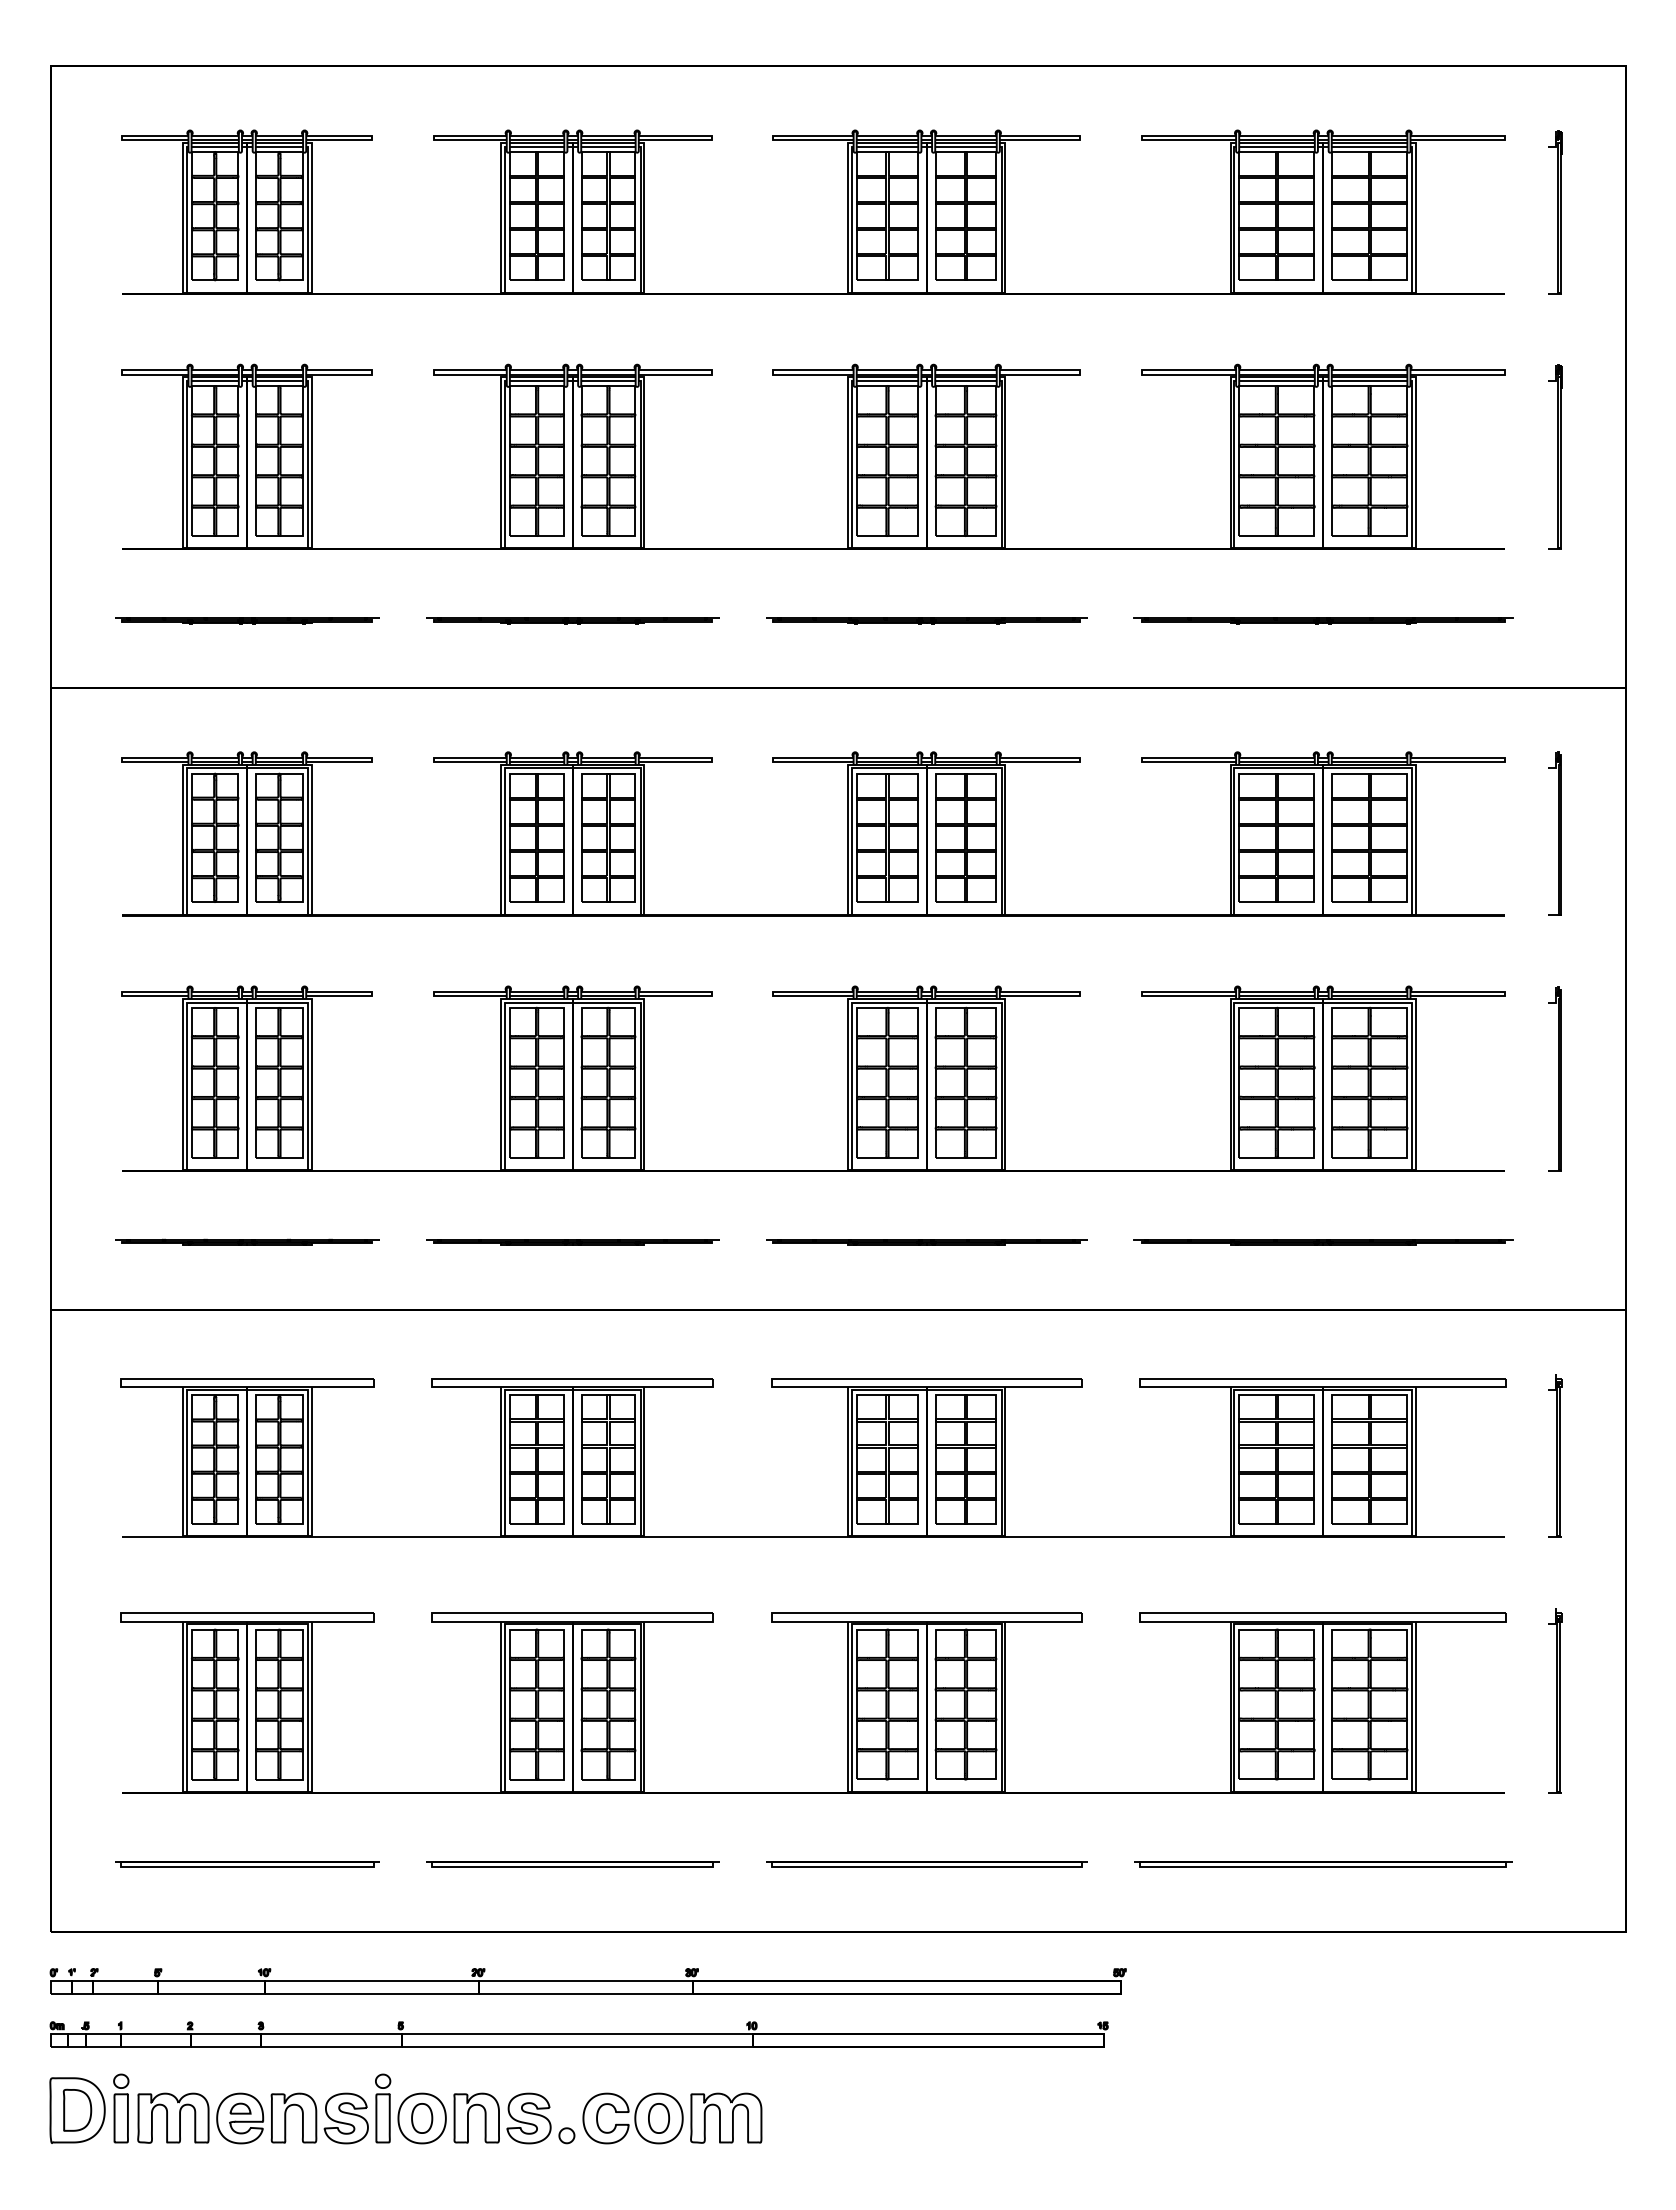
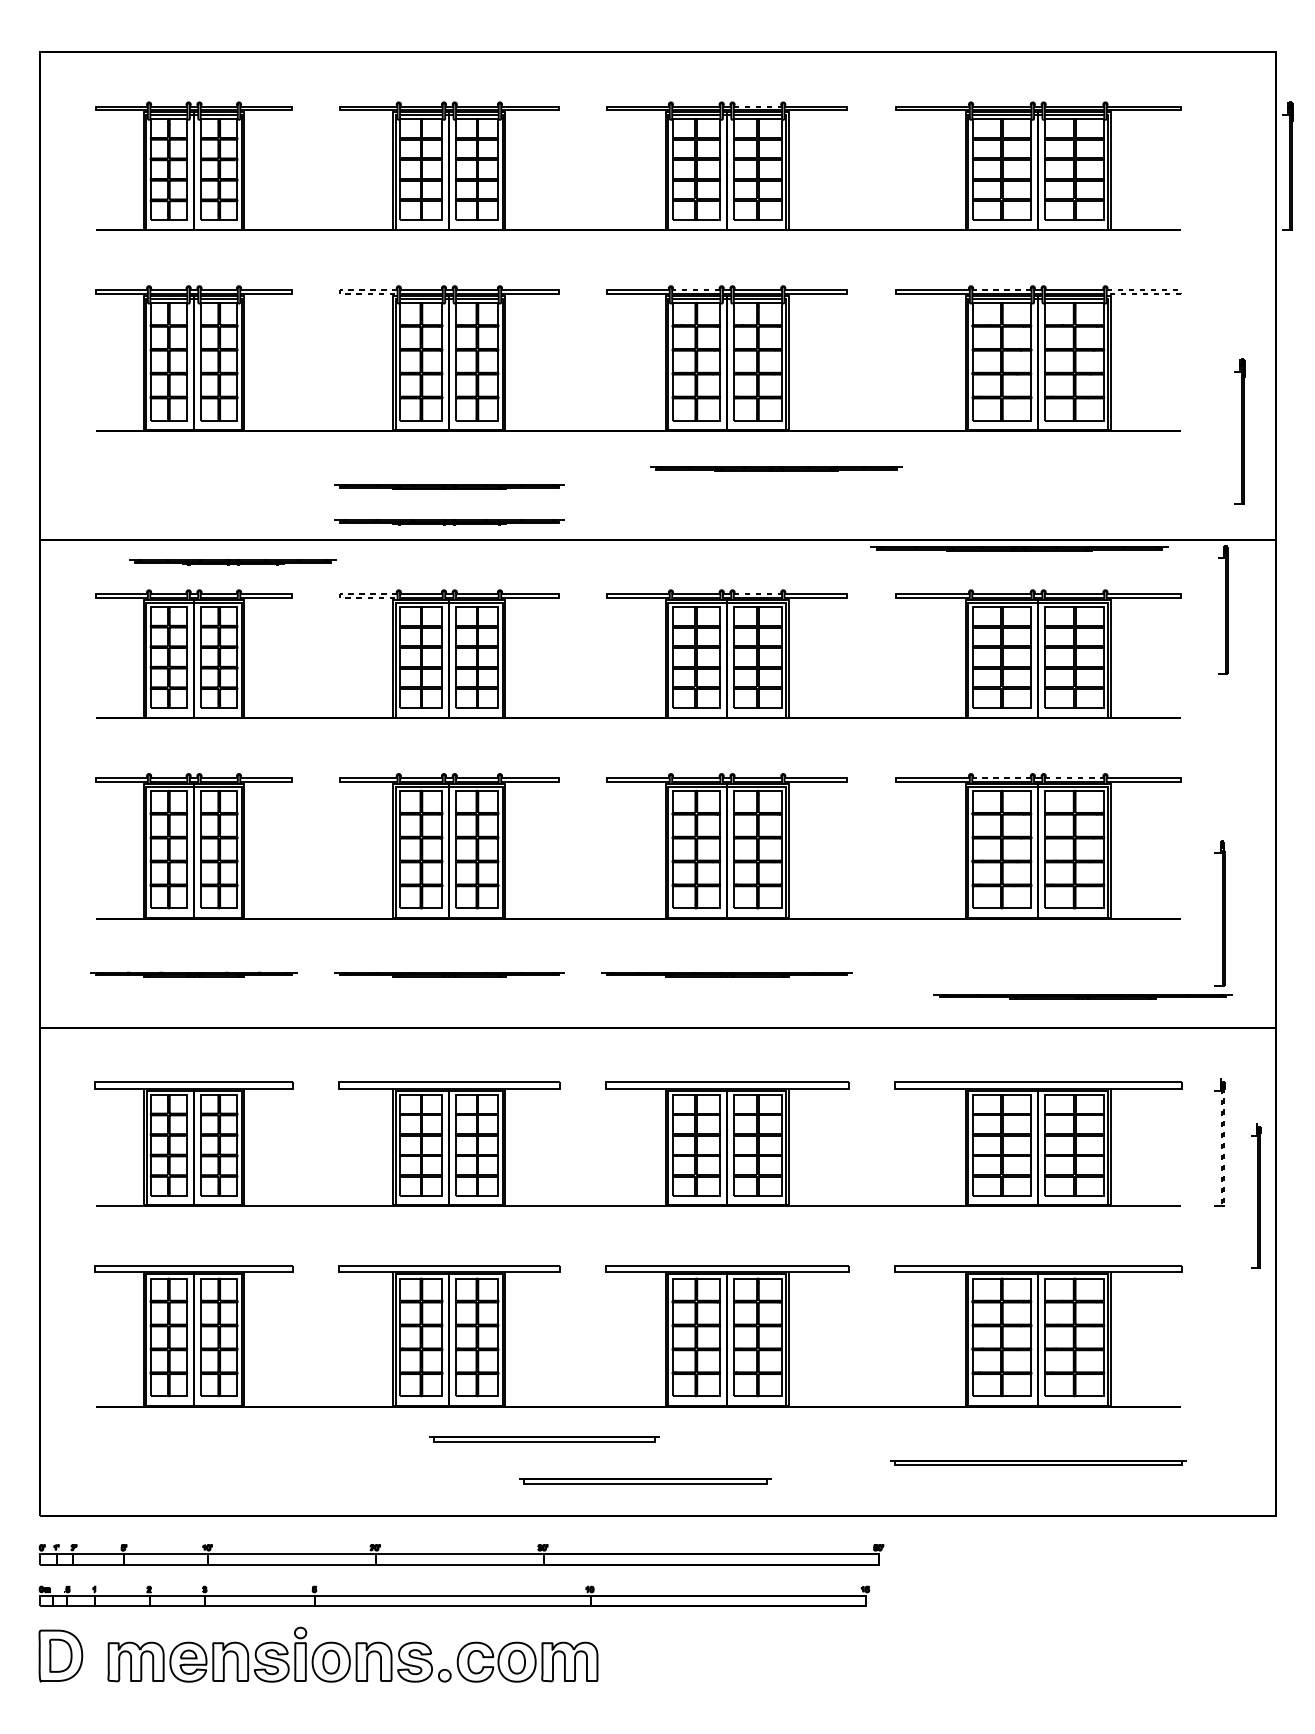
line: (965, 135) -> (757, 106), solid -> dashed
part: (1555, 212) -> (1287, 166), moved
line: (887, 370) -> (696, 290), solid -> dashed
line: (1277, 370) -> (1002, 290), solid -> dashed
line: (433, 372) -> (340, 292), solid -> dashed
line: (1505, 372) -> (1181, 292), solid -> dashed
part: (1555, 456) -> (1240, 431), moved
part: (247, 620) -> (233, 562), moved
part: (926, 620) -> (776, 468), moved
part: (1323, 620) -> (1019, 548), moved
part: (572, 665) -> (449, 522), added
line: (965, 757) -> (757, 594), solid -> dashed
line: (433, 760) -> (340, 596), solid -> dashed
part: (1554, 833) -> (1222, 609), moved
line: (1277, 991) -> (1002, 777), solid -> dashed
line: (1369, 991) -> (1074, 777), solid -> dashed
part: (1554, 1078) -> (1219, 912), moved
part: (1323, 1242) -> (1083, 996), moved
line: (1558, 1536) -> (1222, 1205), solid -> dashed
part: (1555, 1700) -> (1256, 1195), moved
part: (247, 1864) -> (194, 1462), removed
part: (572, 1864) -> (544, 1439), moved
part: (926, 1864) -> (645, 1481), moved
part: (121, 2108) -> (95, 1654), removed

